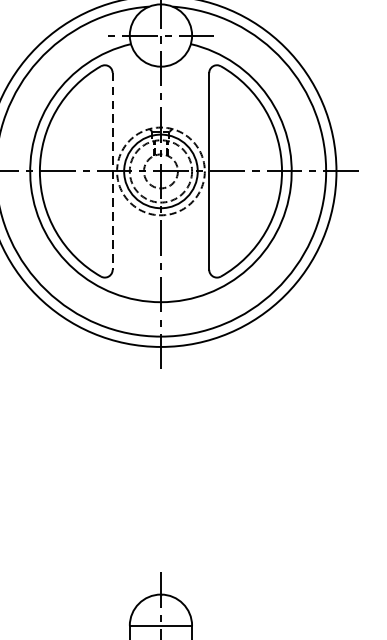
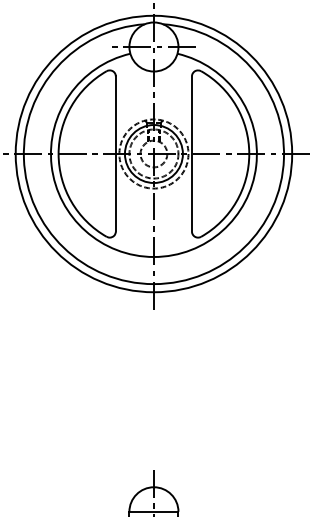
line: (112, 170) -> (115, 153), dashed -> solid

